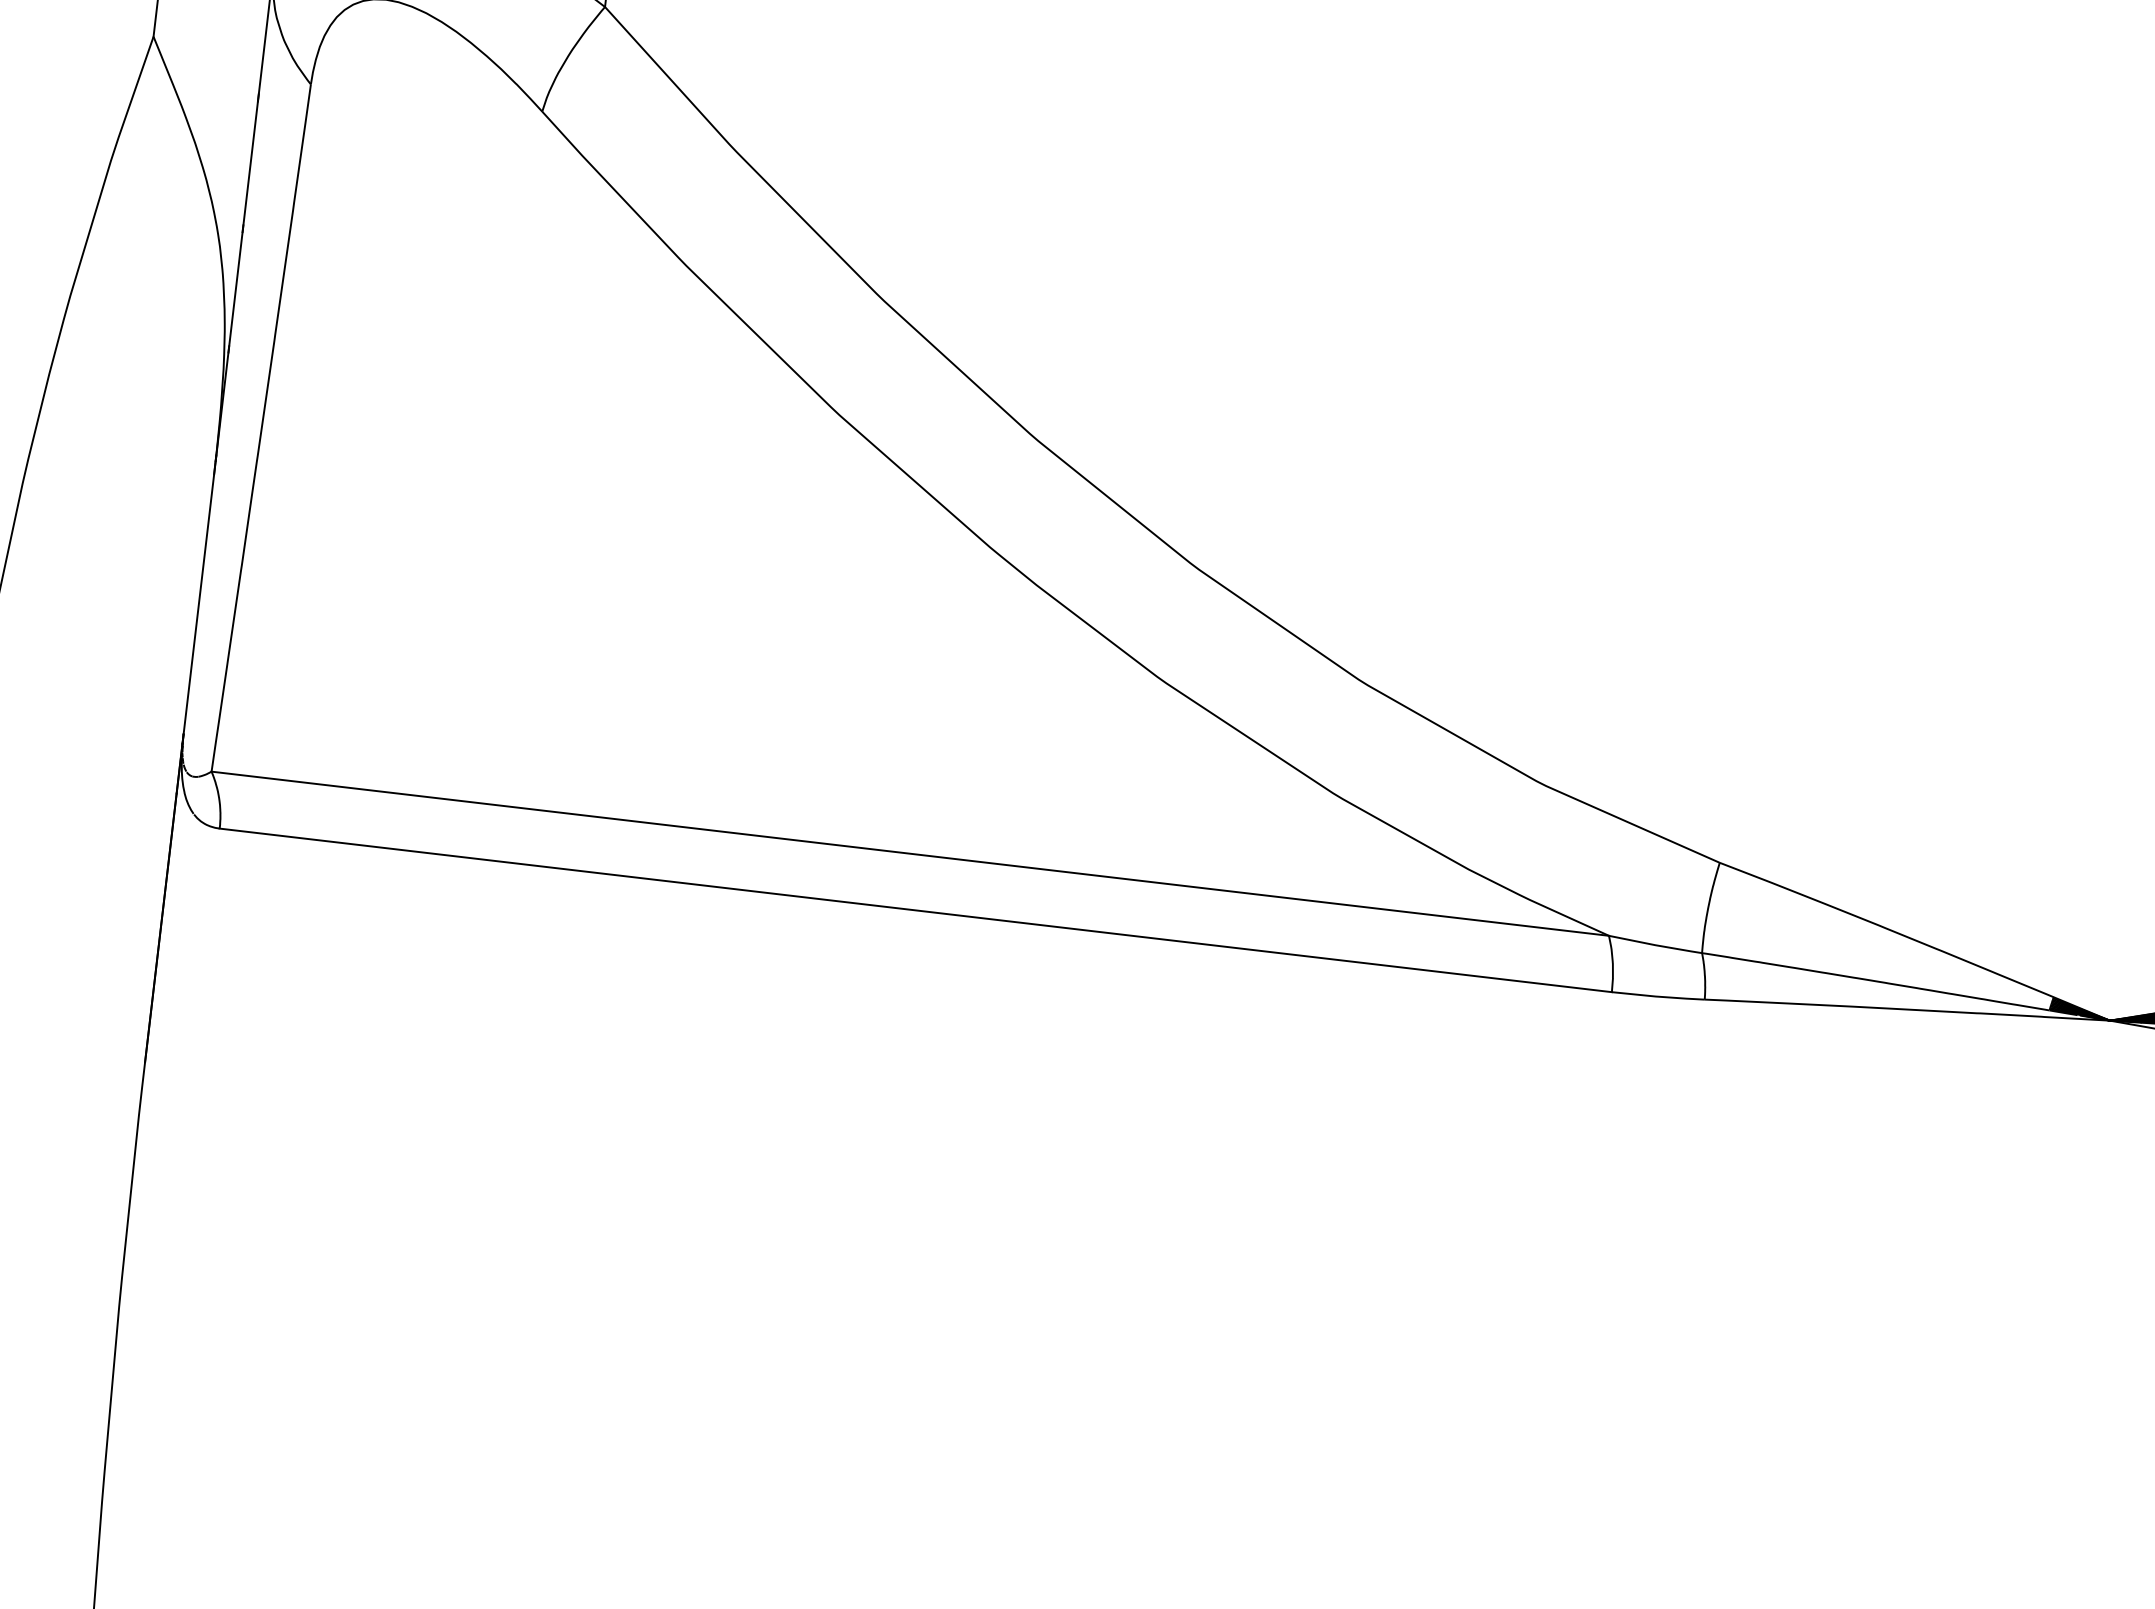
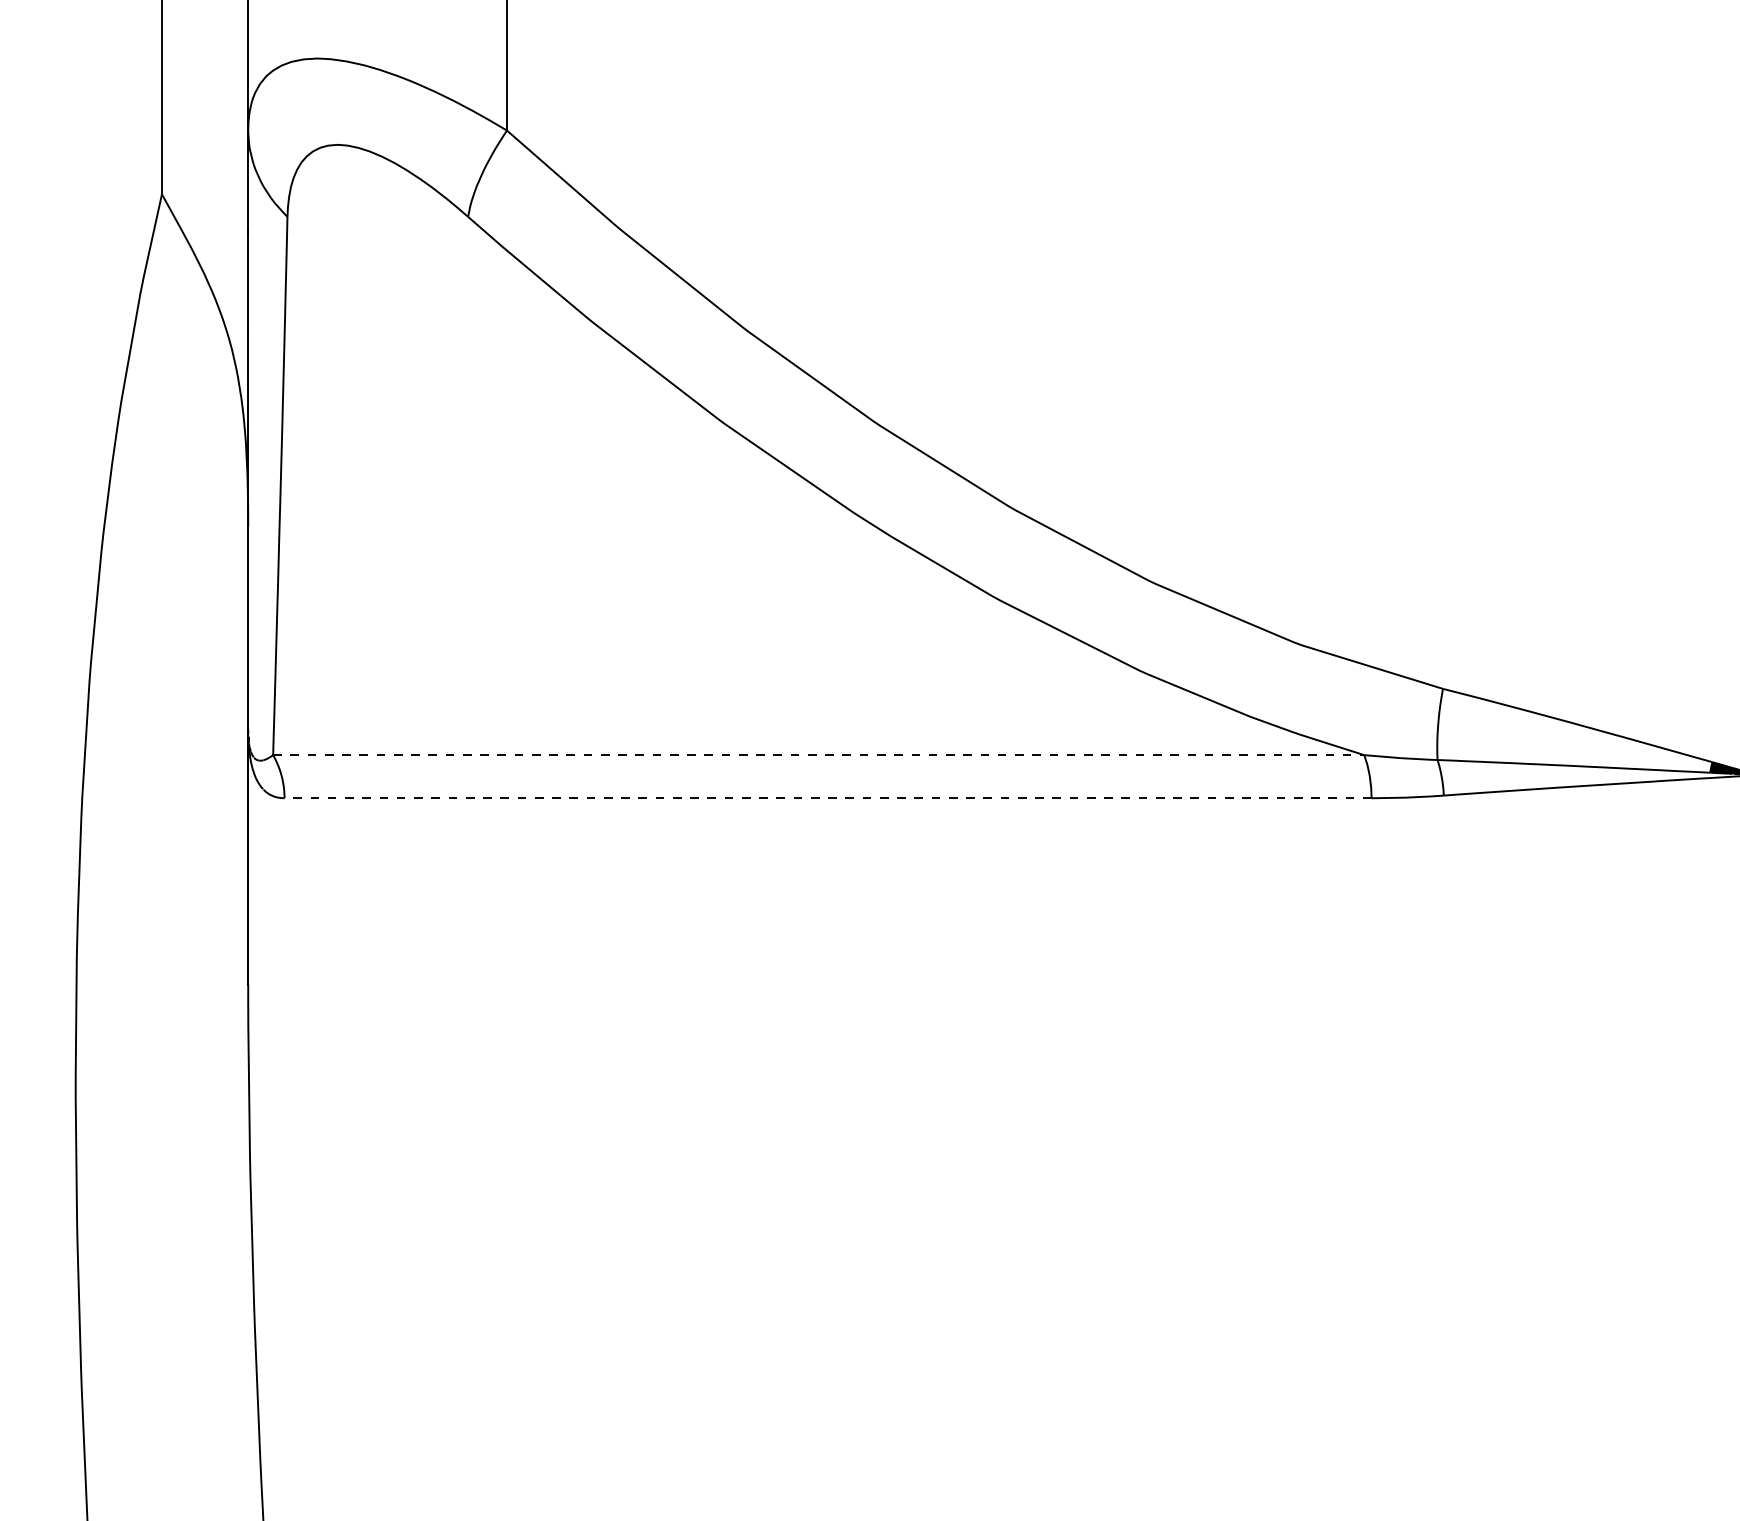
line: (909, 854) -> (818, 755), solid -> dashed
line: (916, 910) -> (828, 798), solid -> dashed

